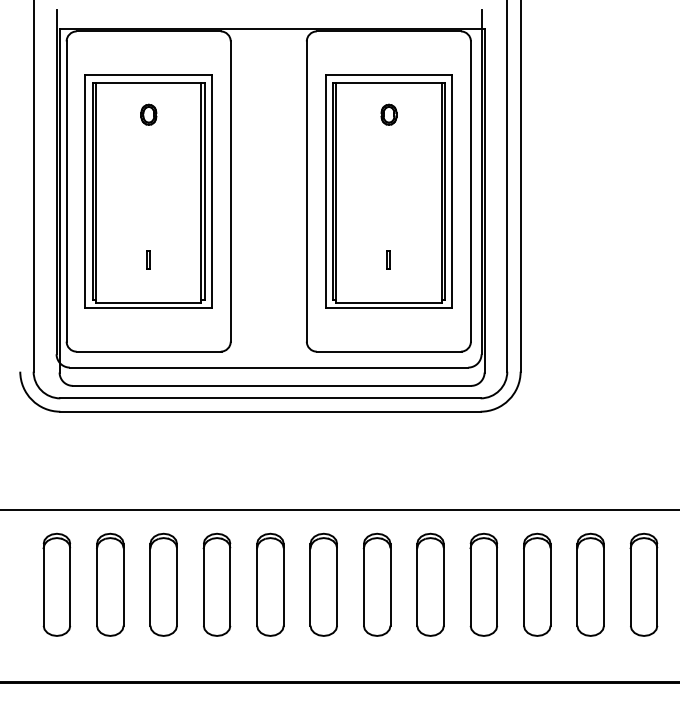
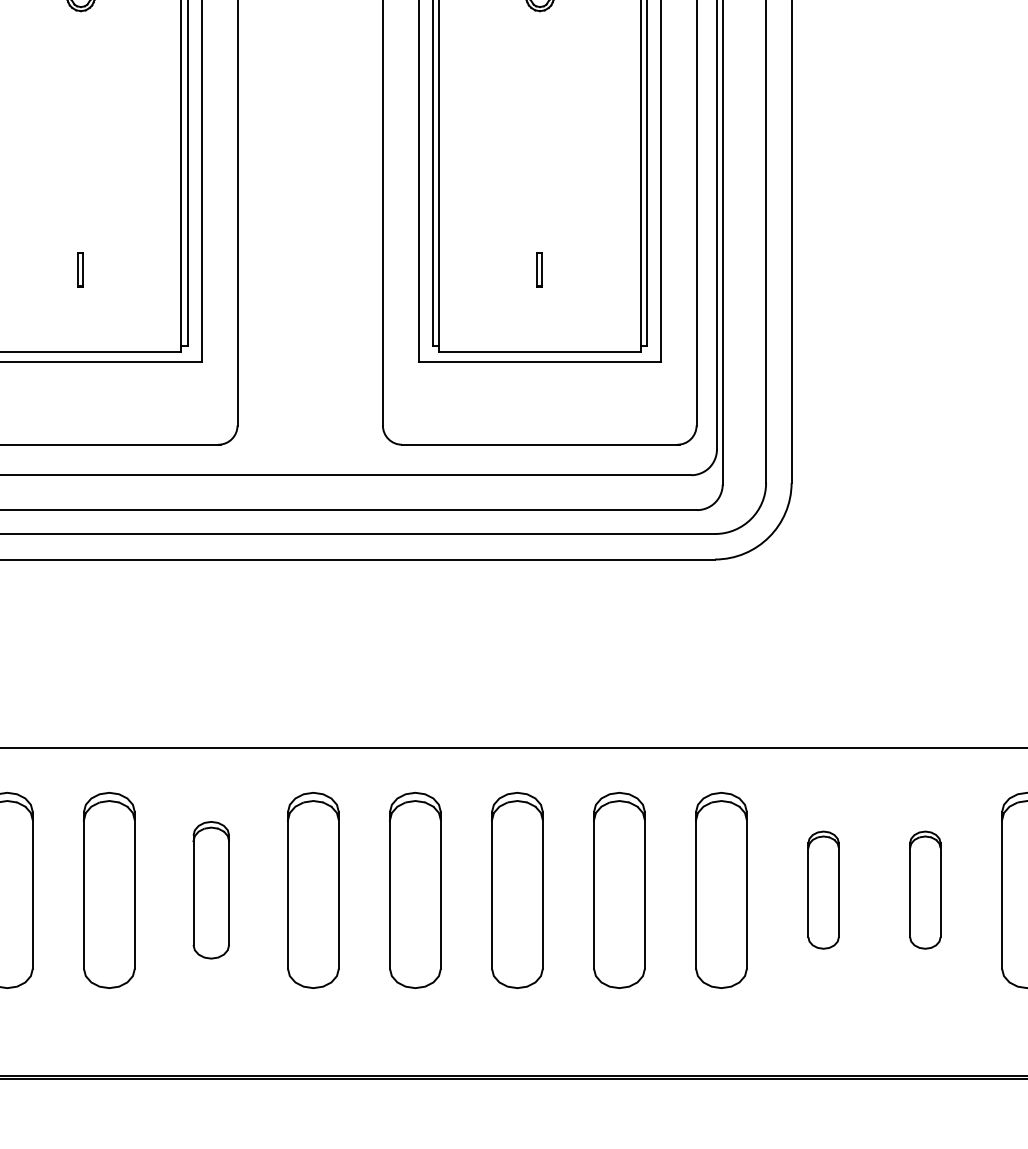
part: (216, 584) -> (210, 889), size x0.7
part: (537, 584) -> (823, 889), size x0.6
part: (590, 584) -> (925, 889), size x0.6

